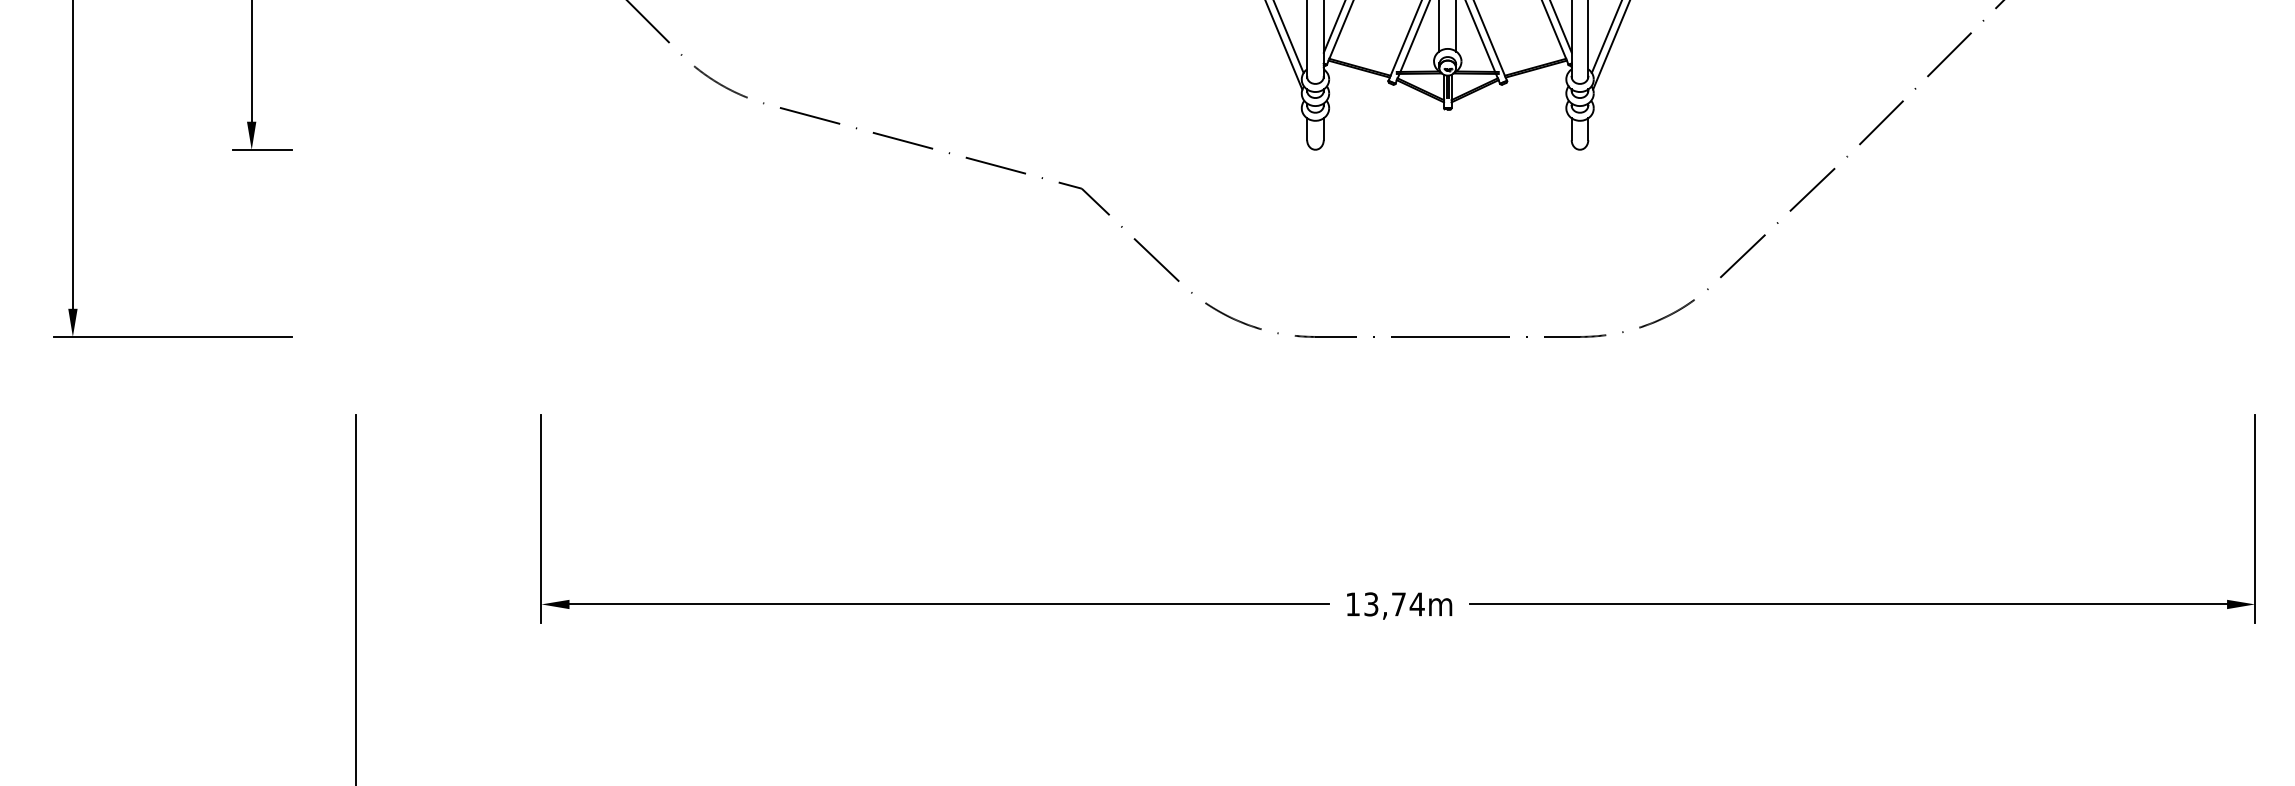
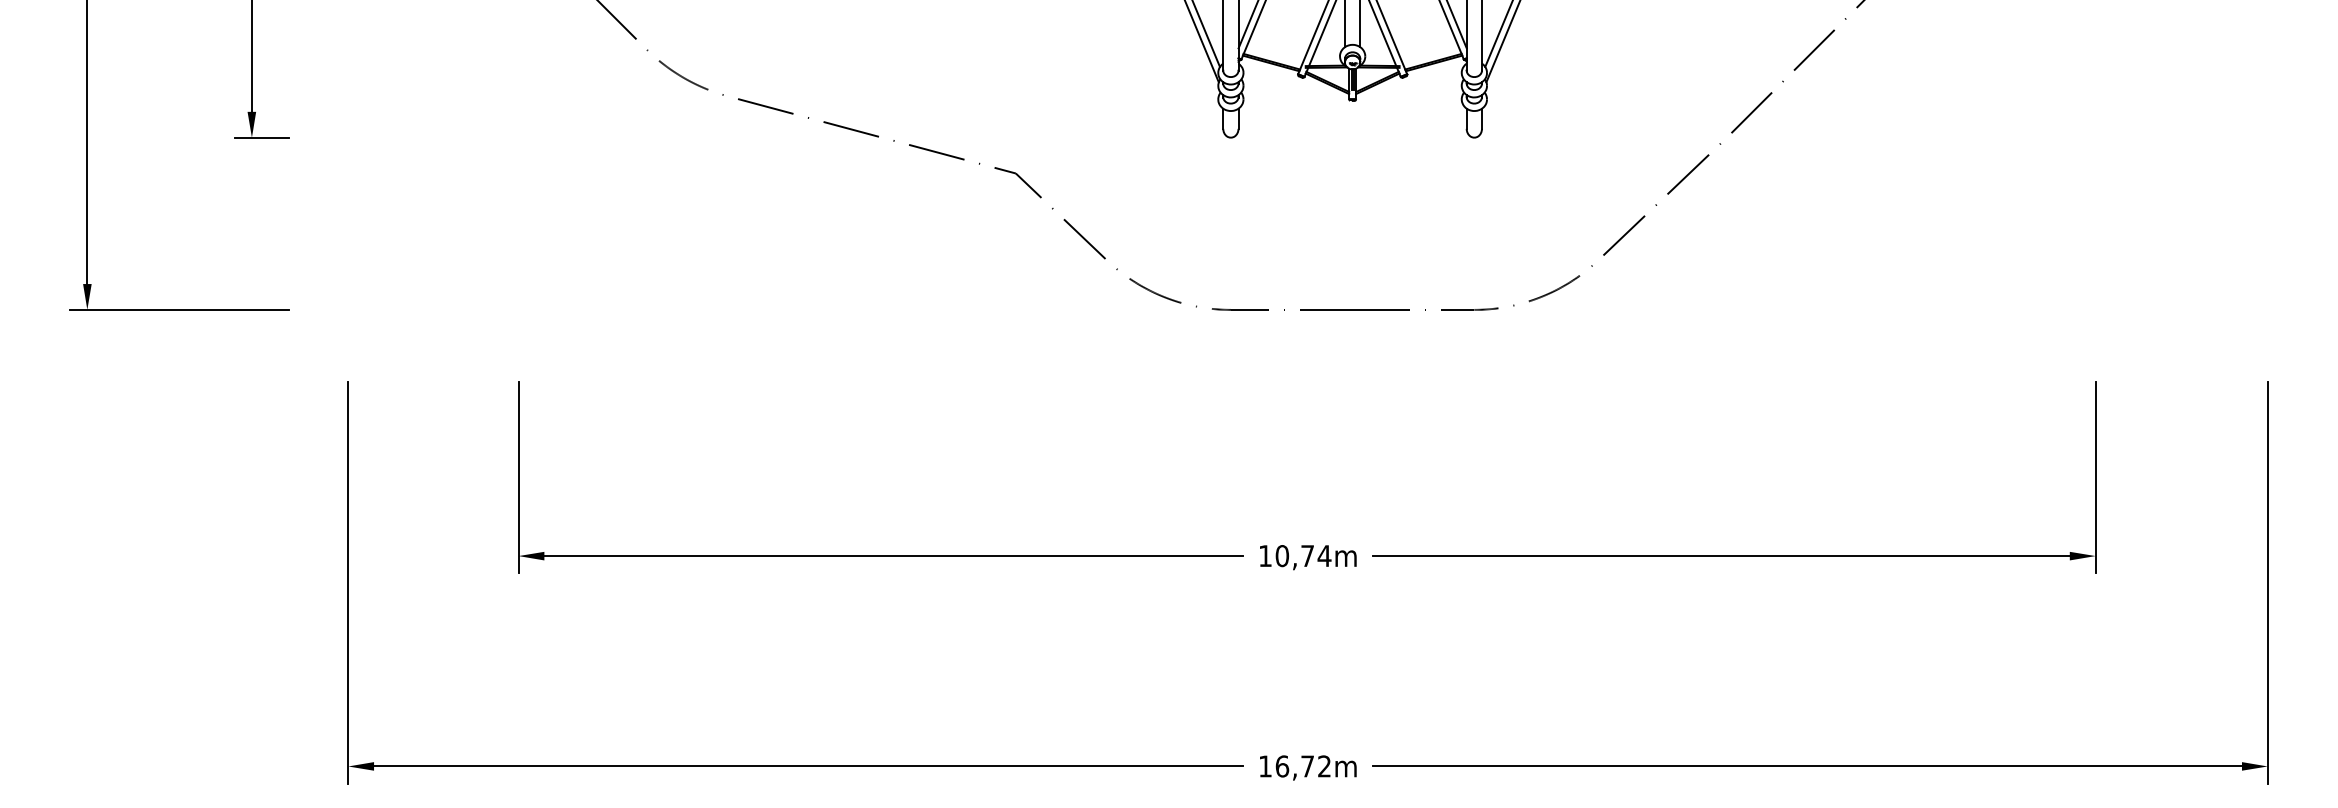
text: (1371, 604) -> (1282, 556), 13,74m -> 10,74m

